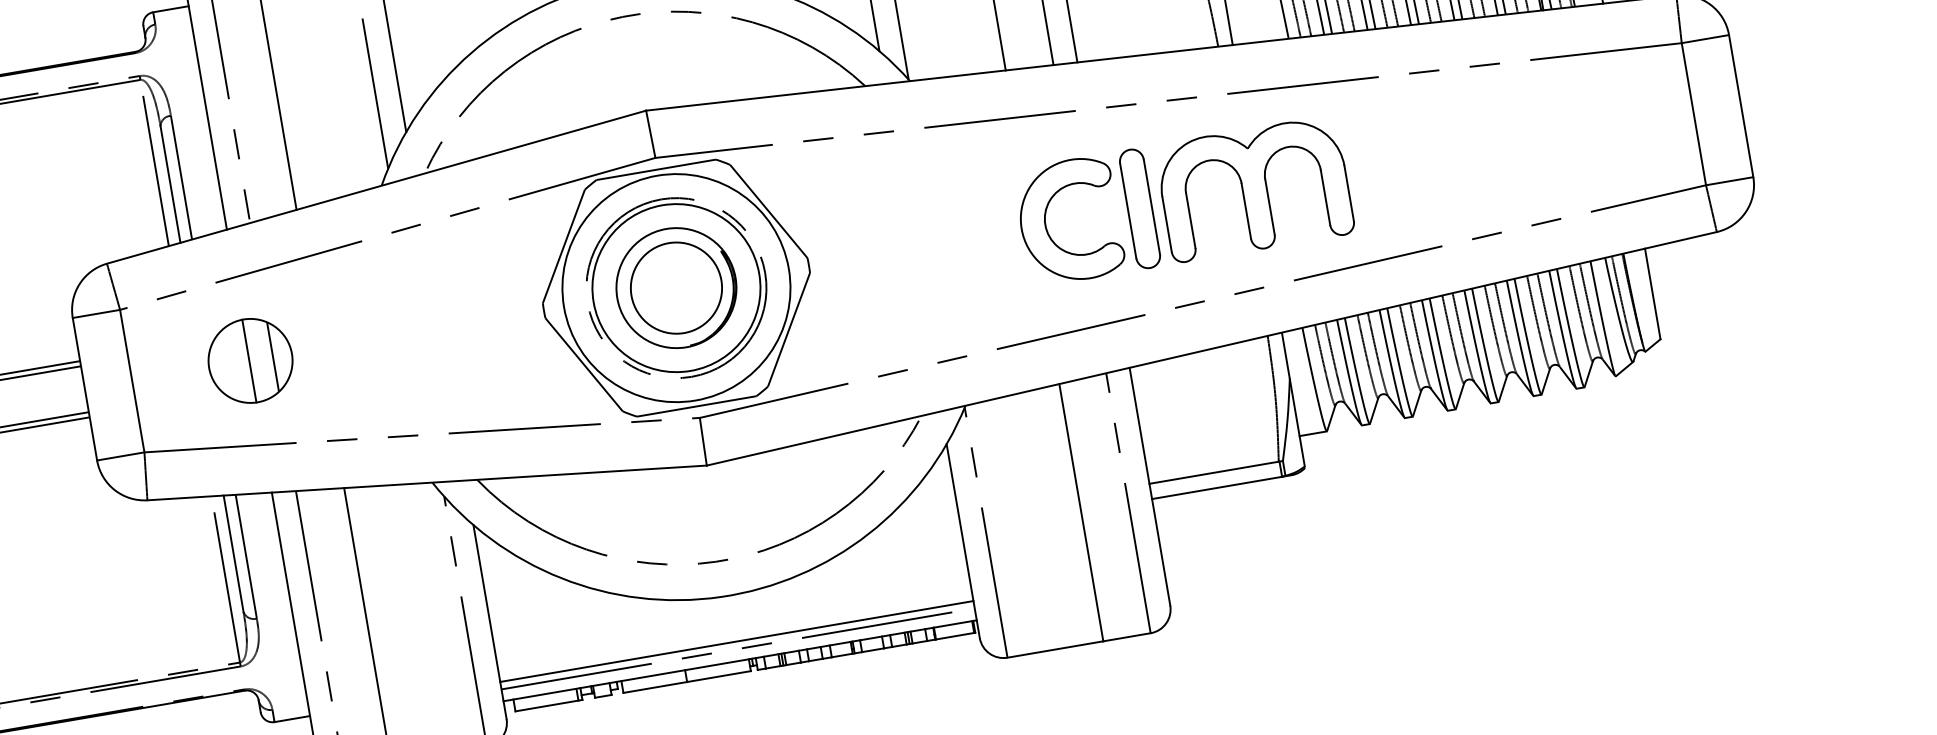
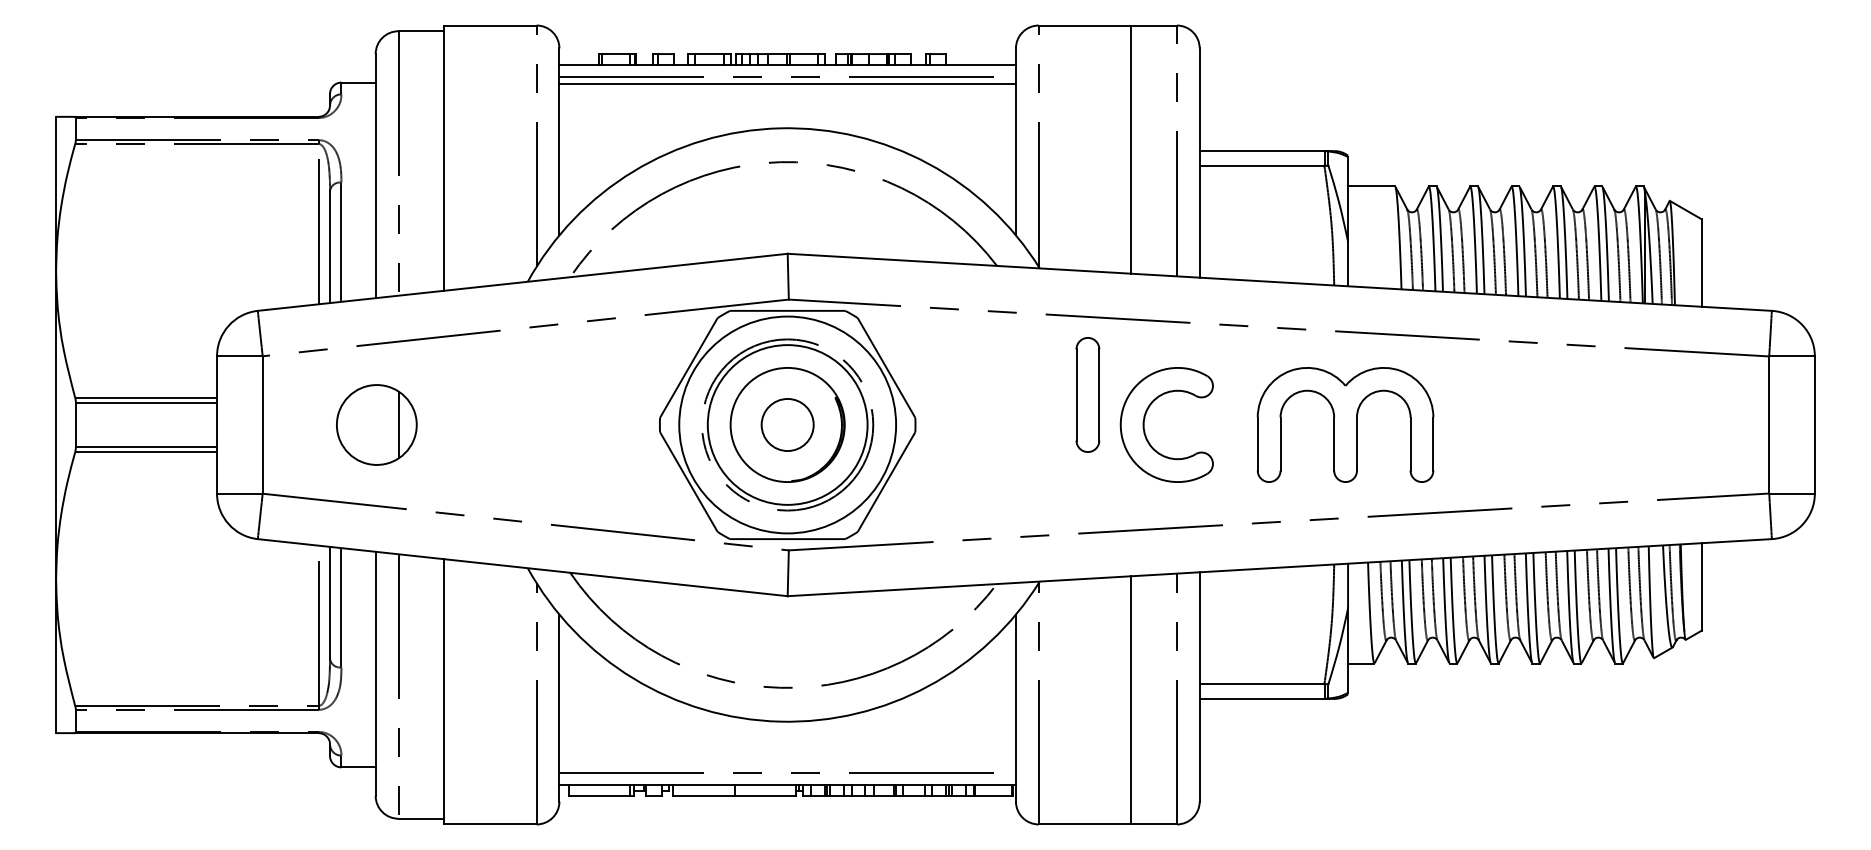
part: (1139, 208) -> (1087, 394), moved
circle: (676, 287) -> (787, 424), size x0.6
line: (249, 360) -> (375, 424), removed
line: (736, 641) -> (787, 765), removed

